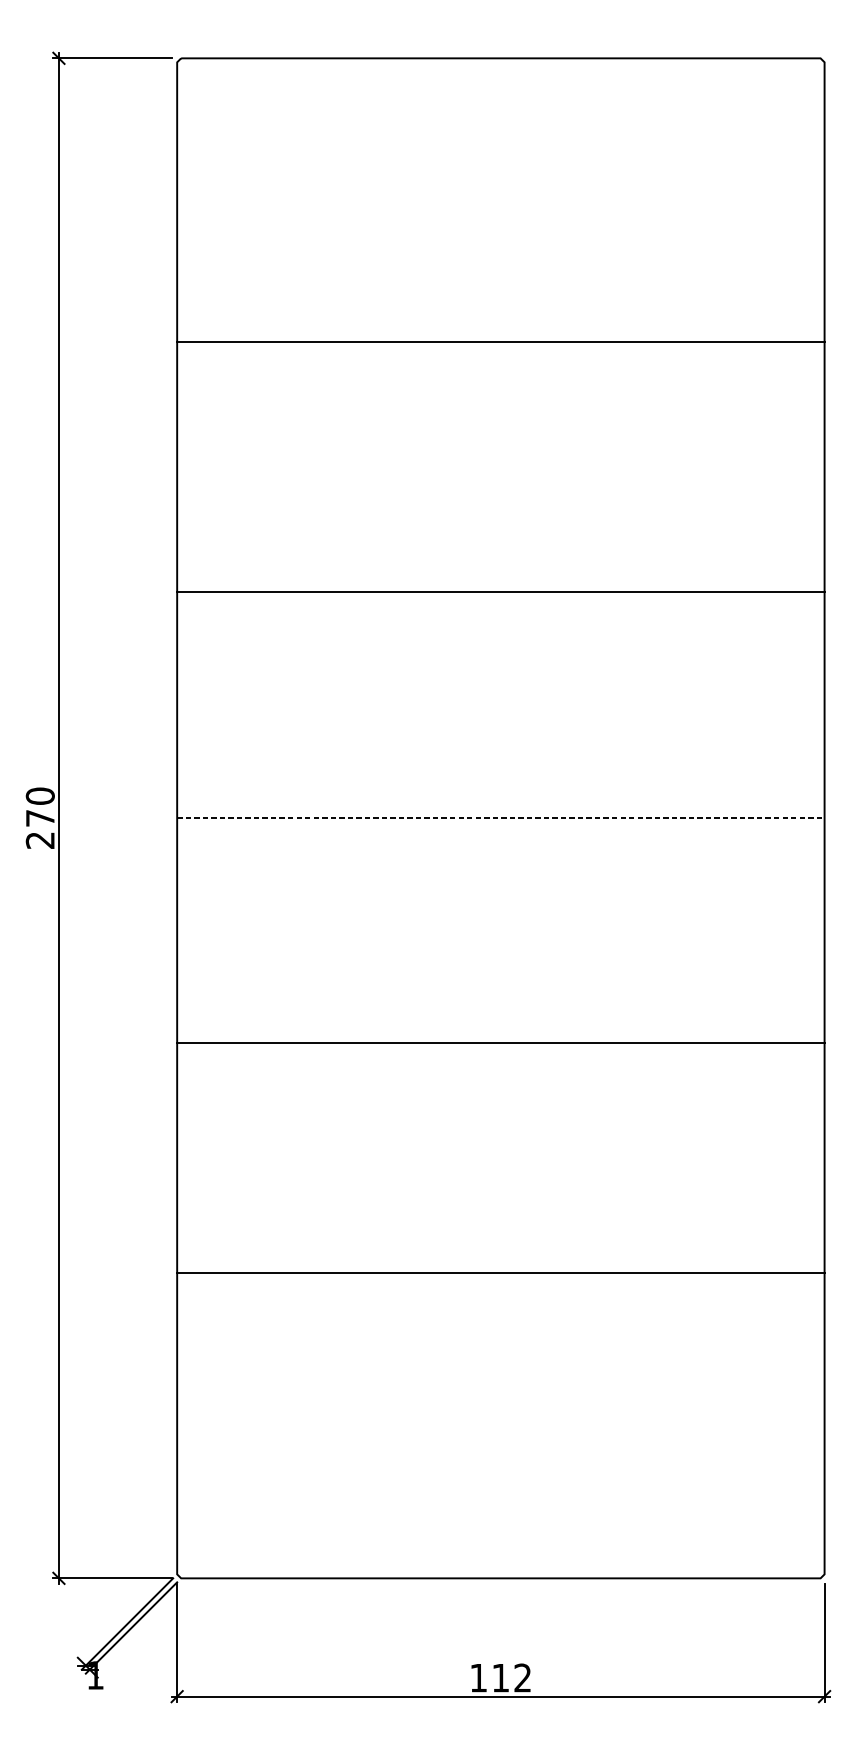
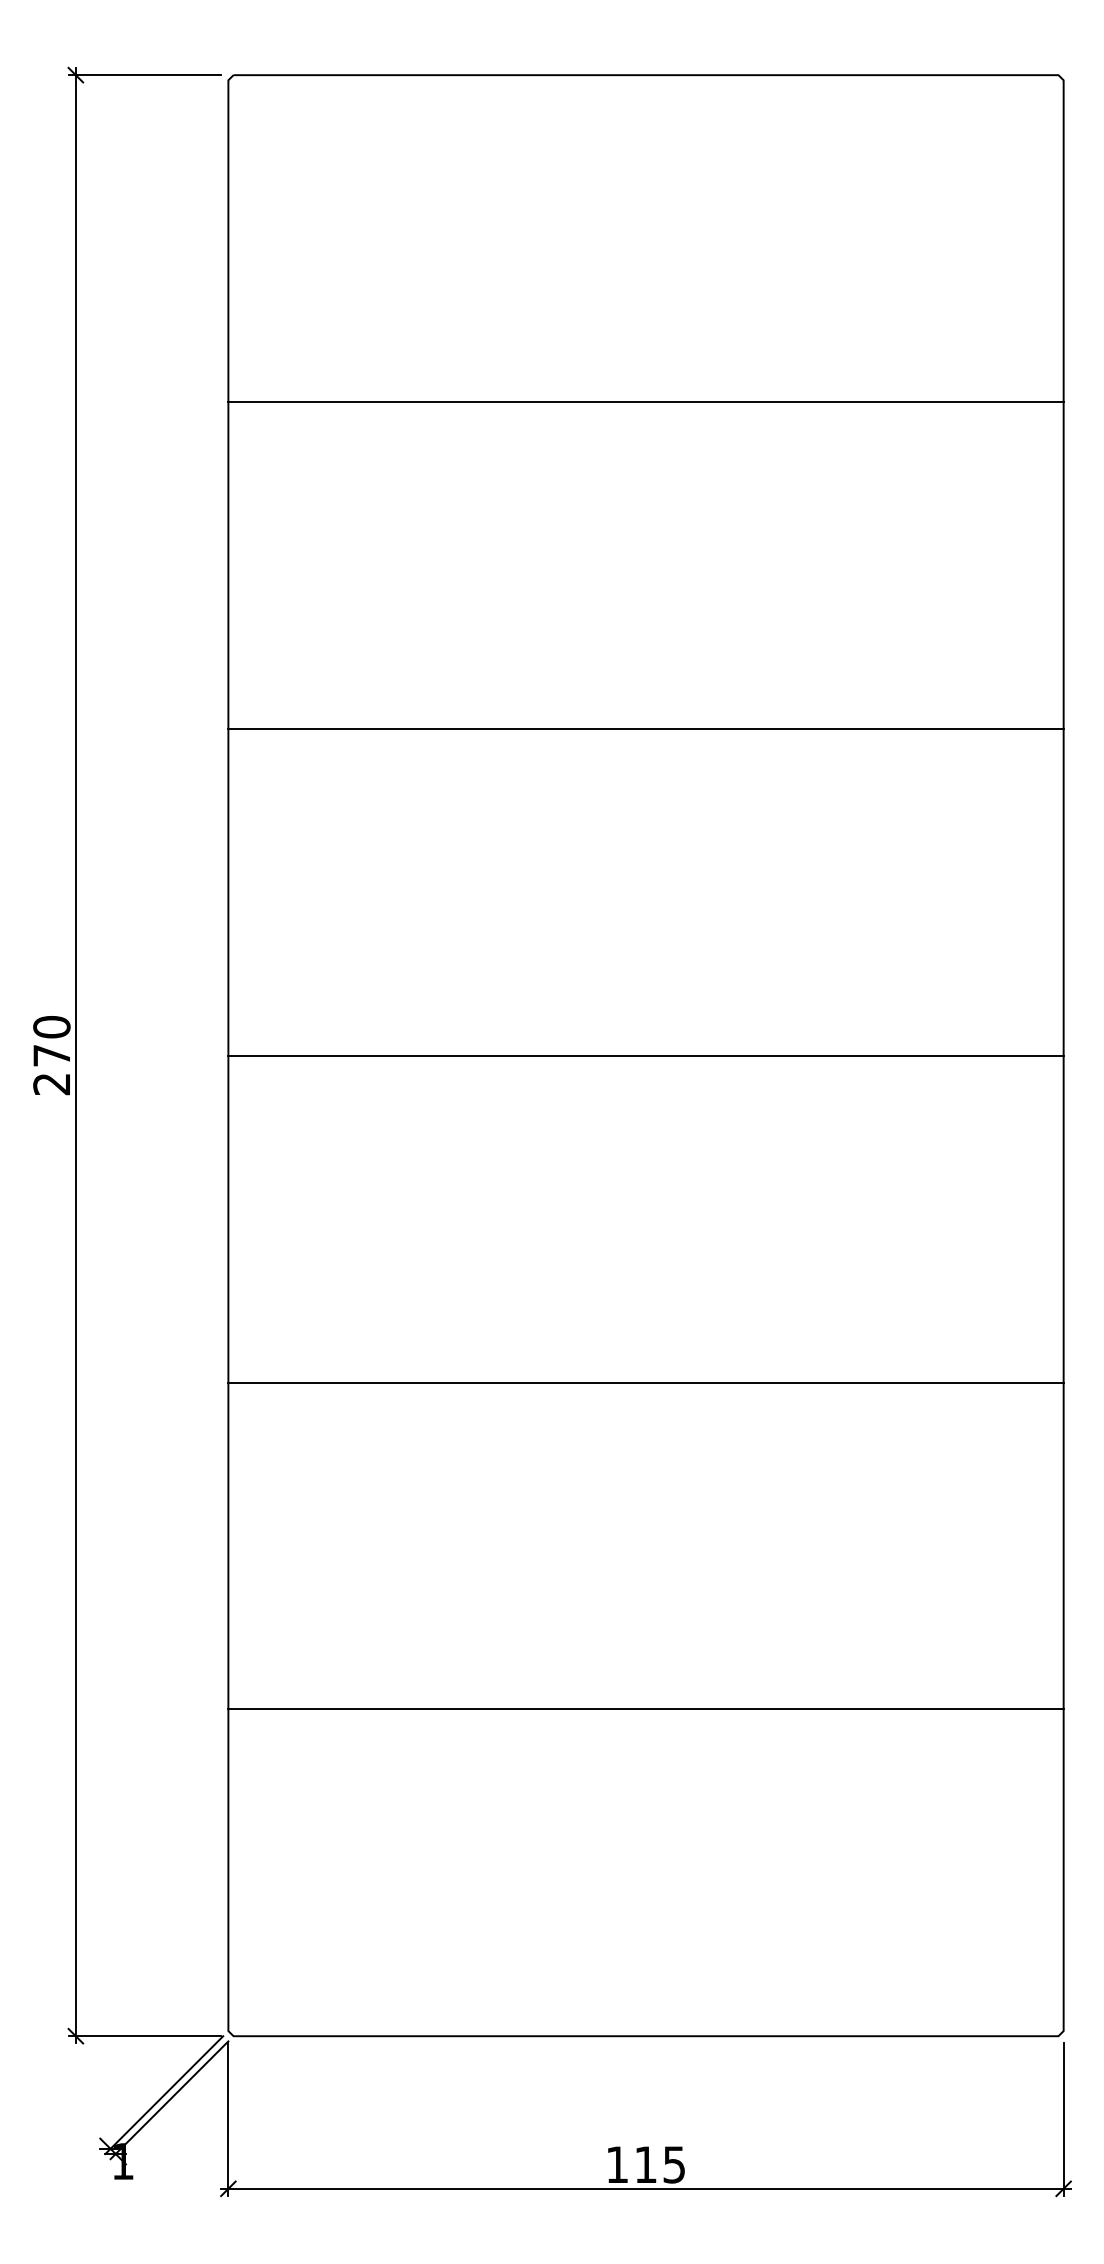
line: (500, 342) -> (645, 402), moved
line: (500, 591) -> (645, 728), moved
line: (501, 818) -> (646, 1055), dashed -> solid
line: (500, 1042) -> (645, 1382), moved
line: (500, 1273) -> (645, 1709), moved
text: (522, 1677) -> (673, 2164), 112 -> 115

